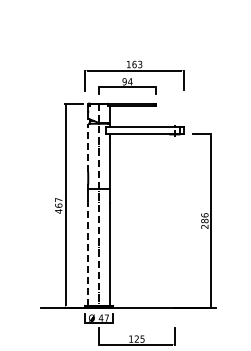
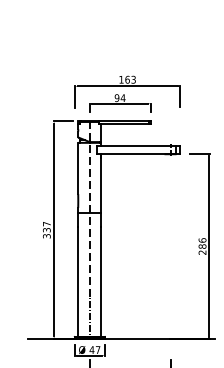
line: (88, 147) -> (78, 168), dashed -> solid
text: (58, 208) -> (46, 233), 467 -> 337
line: (88, 254) -> (78, 282), dashed -> solid

